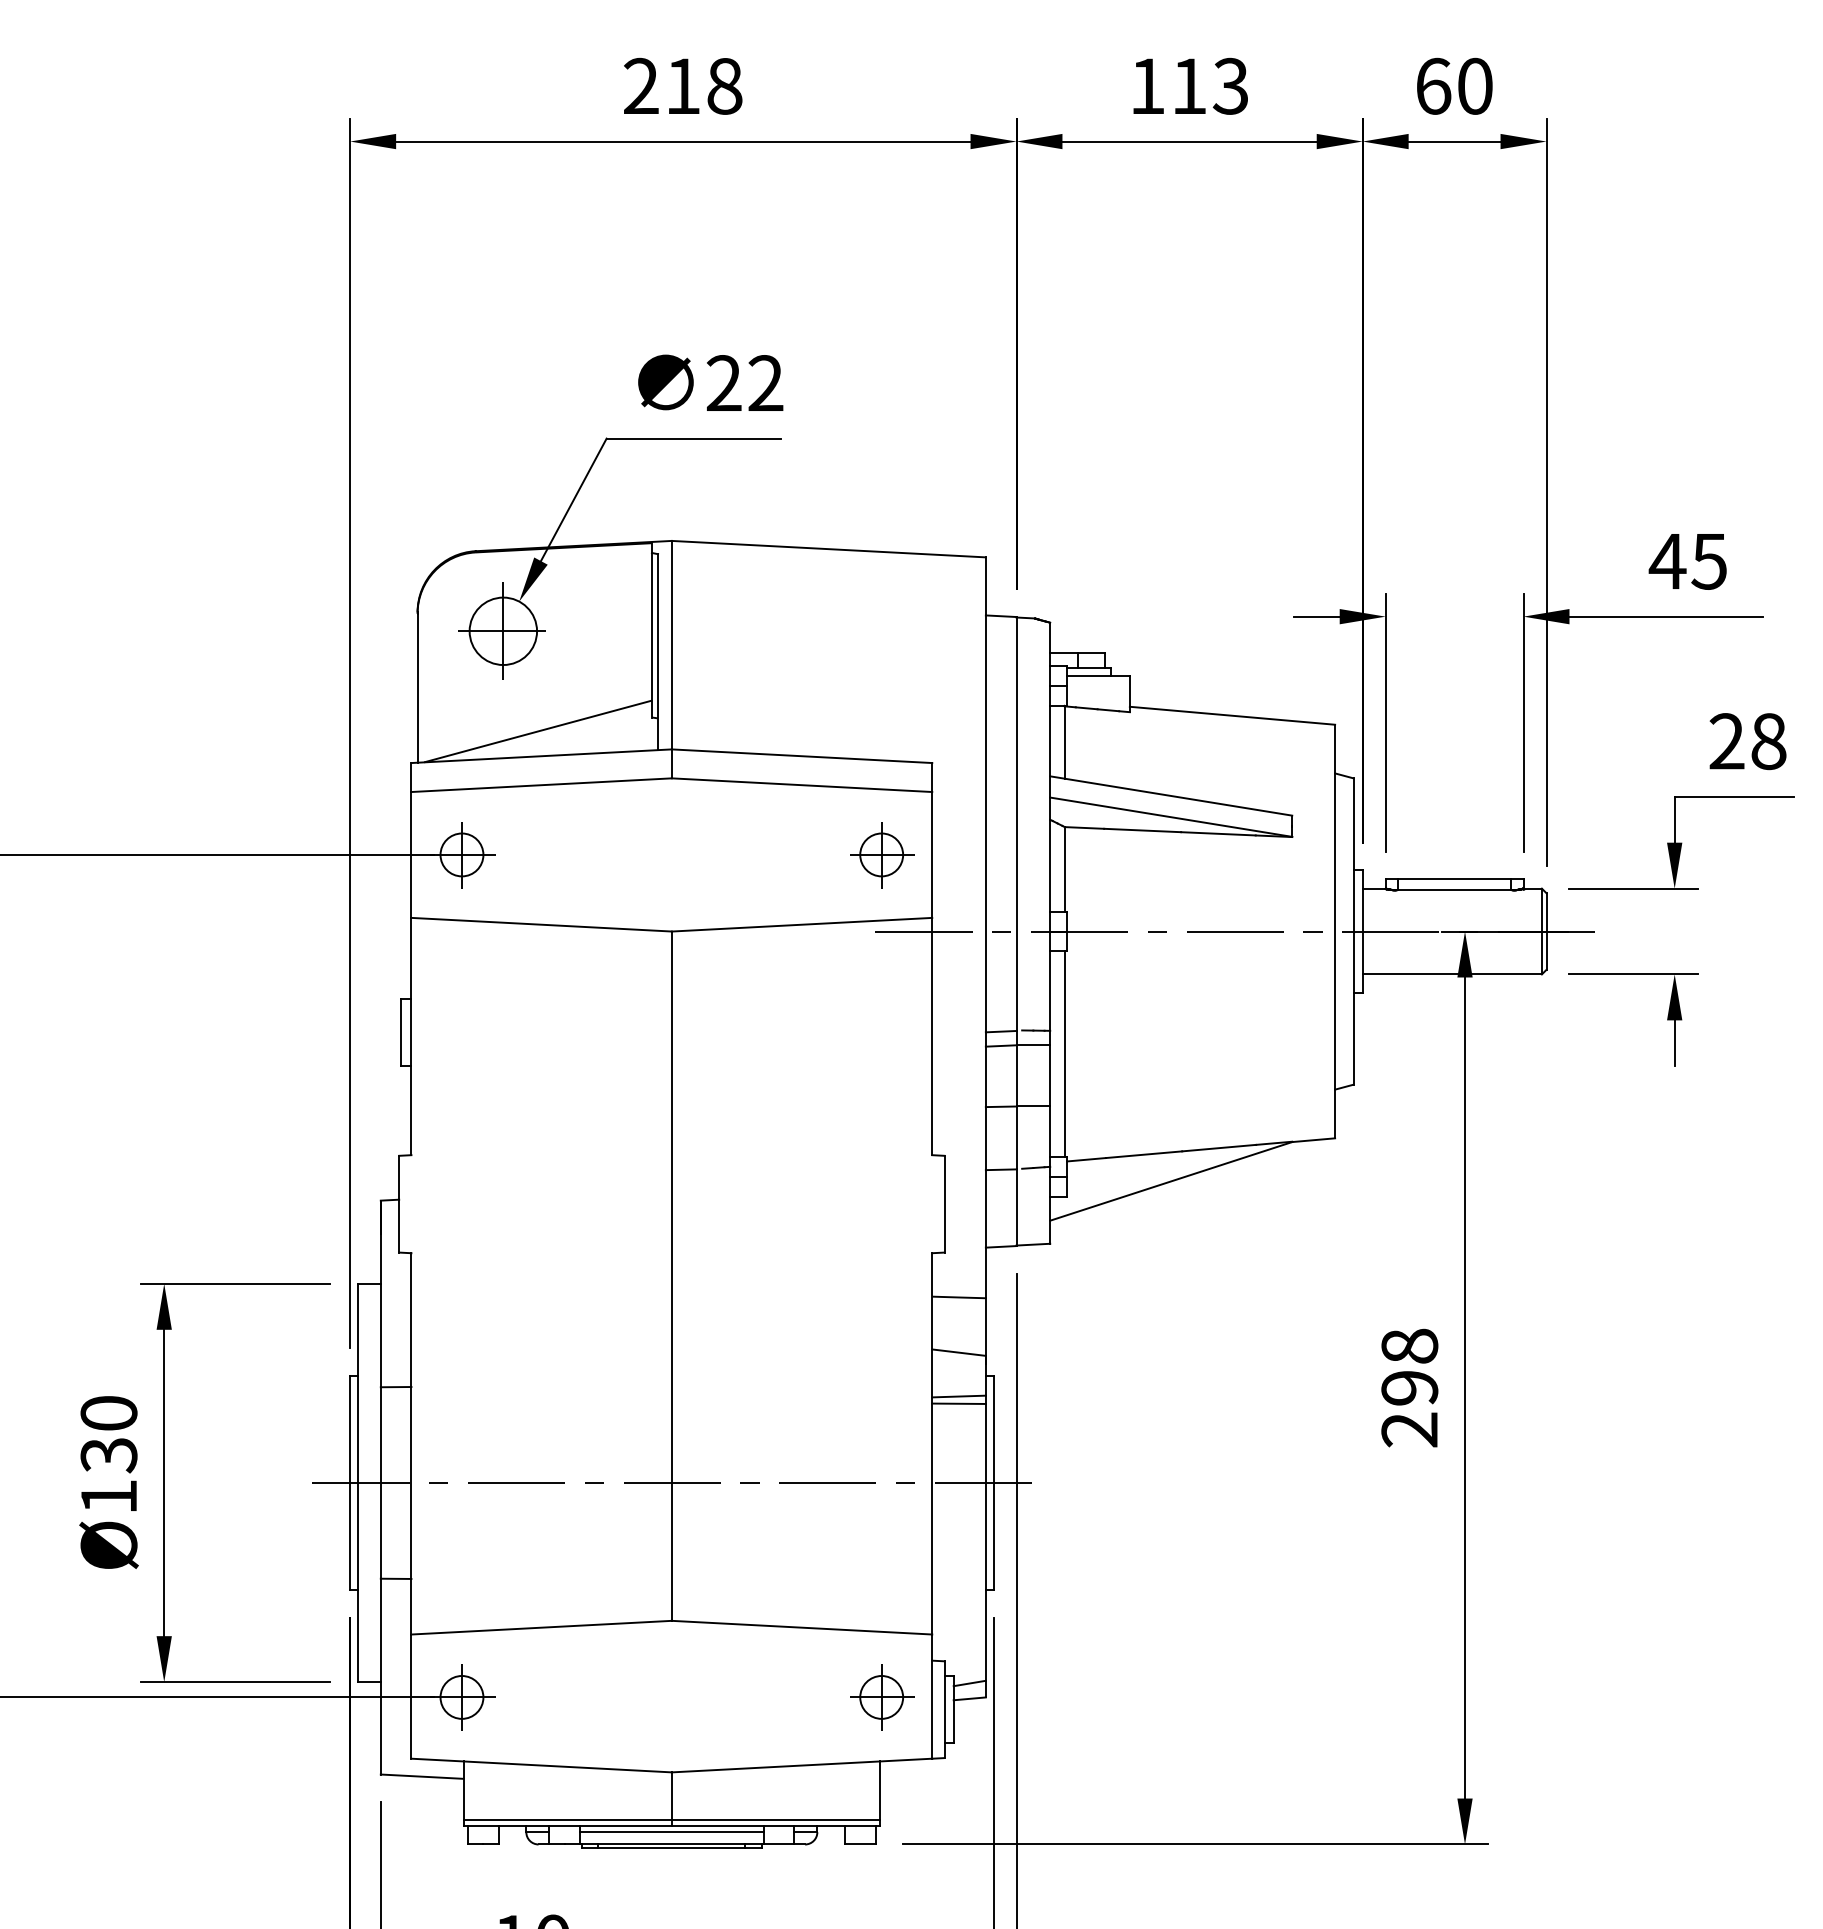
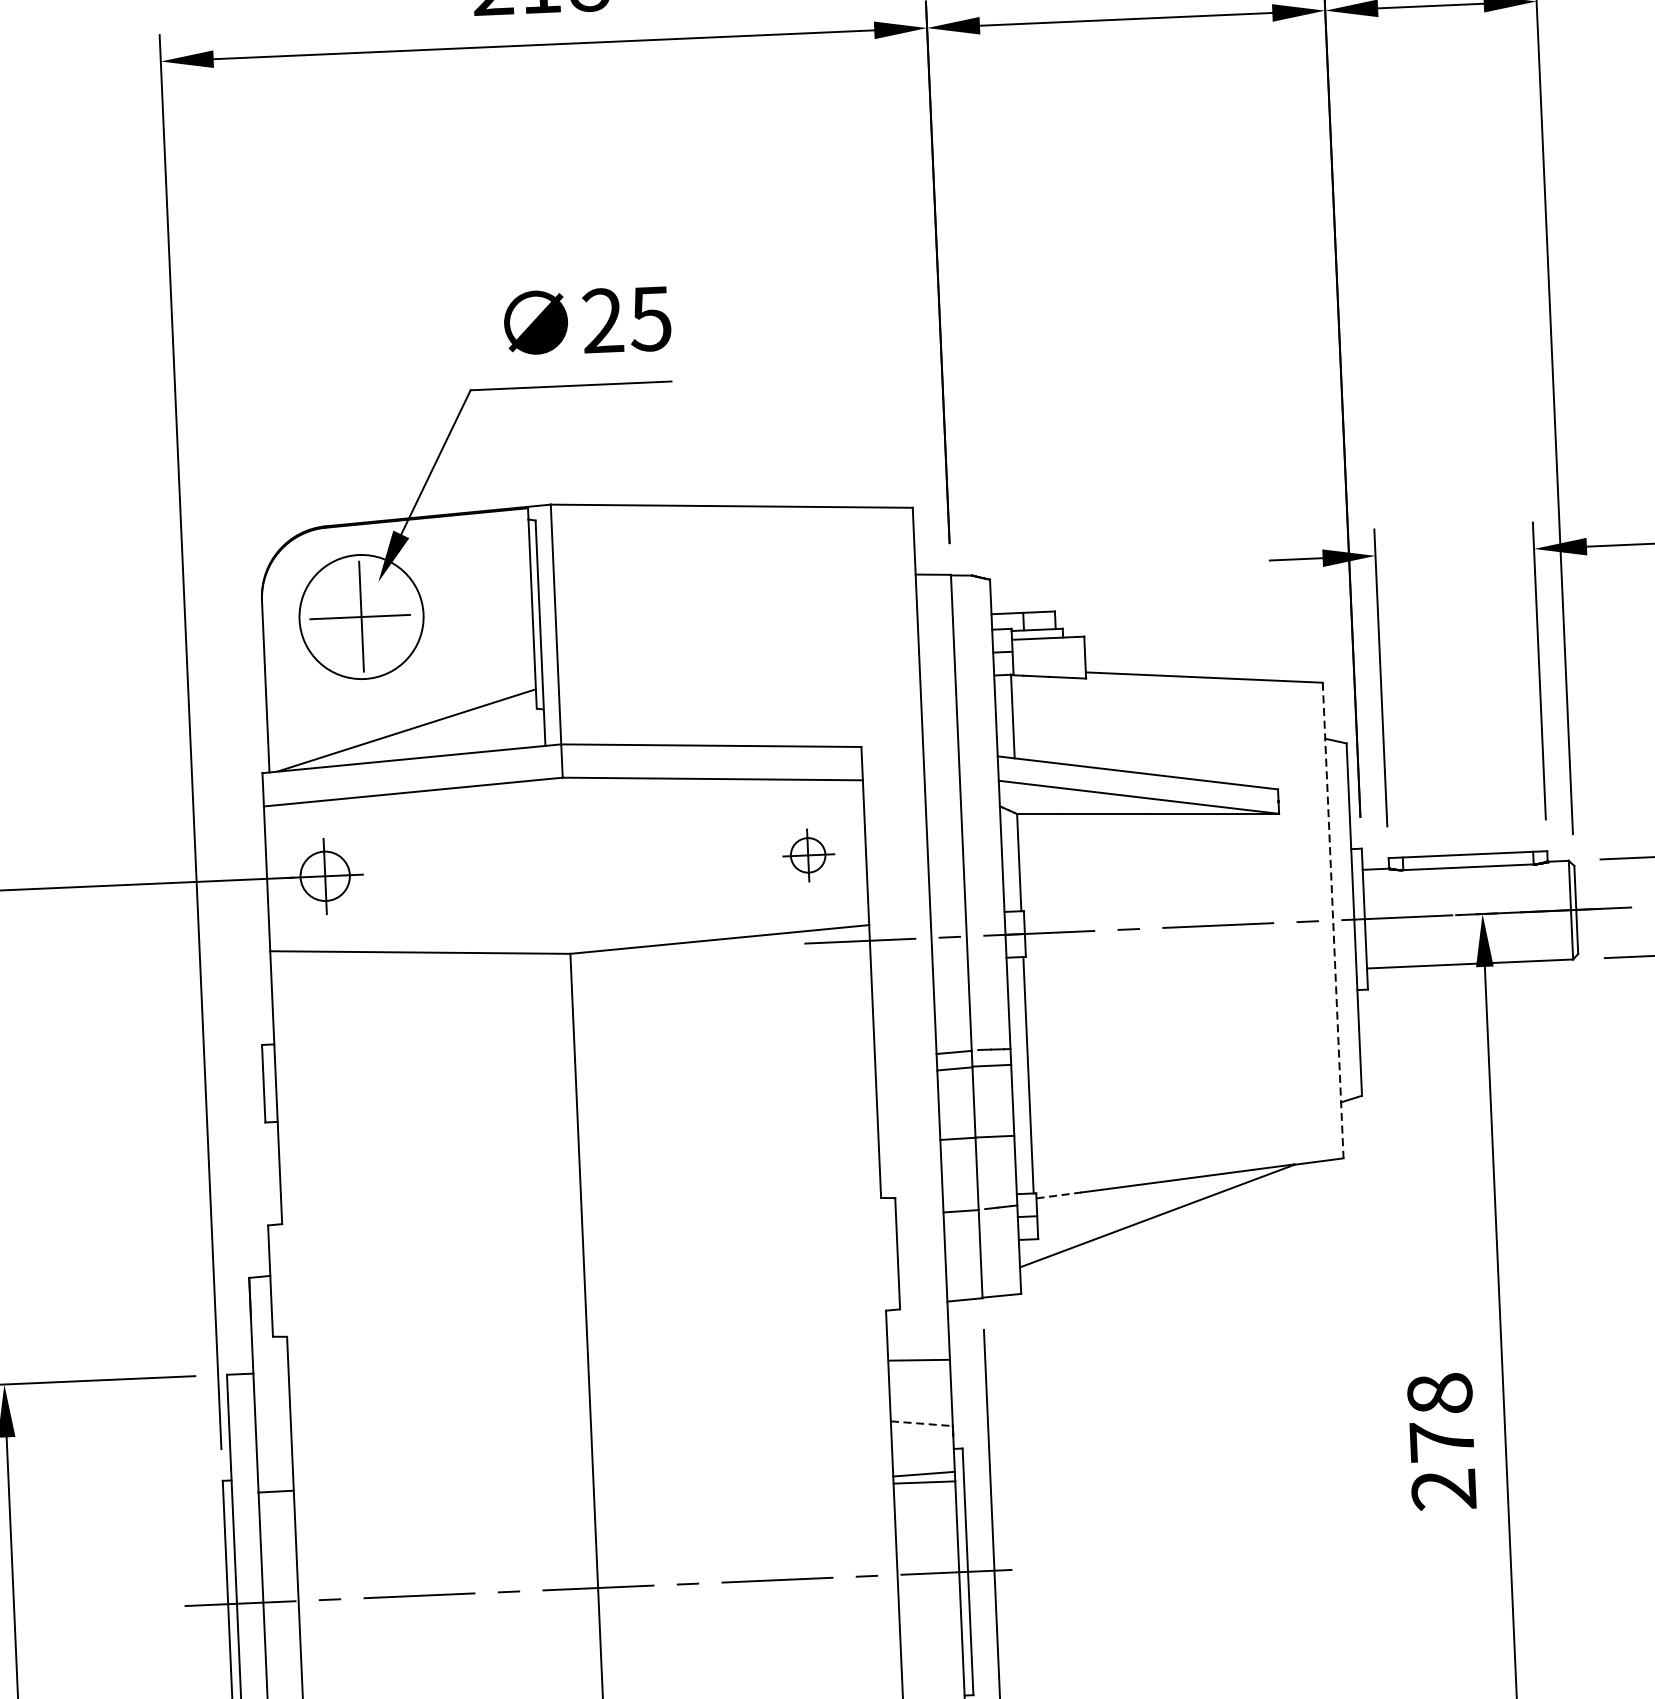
text: (765, 383) -> (650, 318), 22 -> 25
circle: (503, 631) -> (361, 617), size x1.6
part: (882, 855) -> (808, 855), size x0.7
line: (1335, 931) -> (1333, 920), solid -> dashed
line: (1086, 1159) -> (1058, 1195), solid -> dashed
line: (959, 1352) -> (922, 1423), solid -> dashed
text: (1409, 1387) -> (1441, 1441), 298 -> 278

